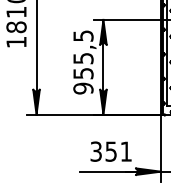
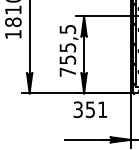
text: (83, 88) -> (67, 72), 955,5 -> 755,5
text: (110, 151) -> (89, 109), moved

